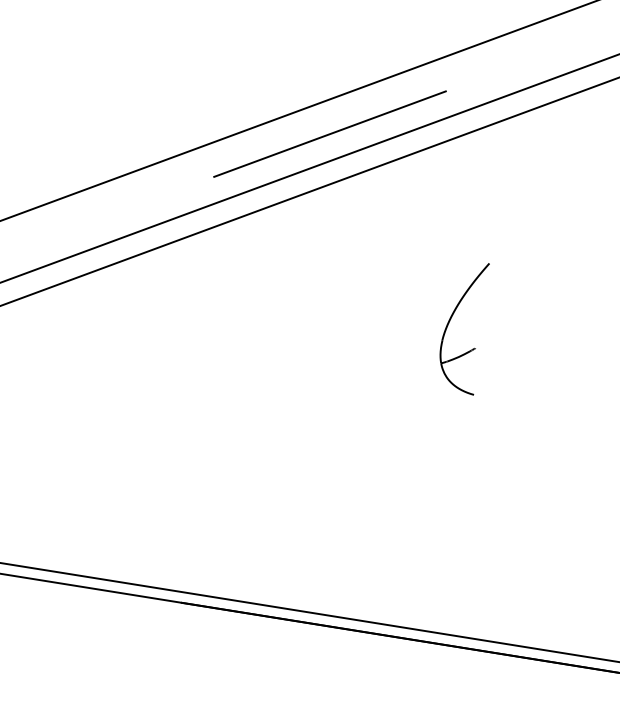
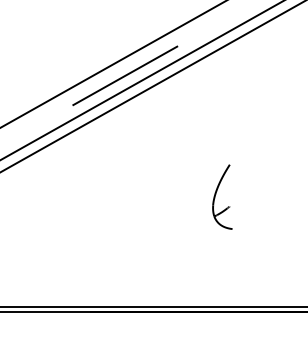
part: (452, 319) -> (216, 194), moved

